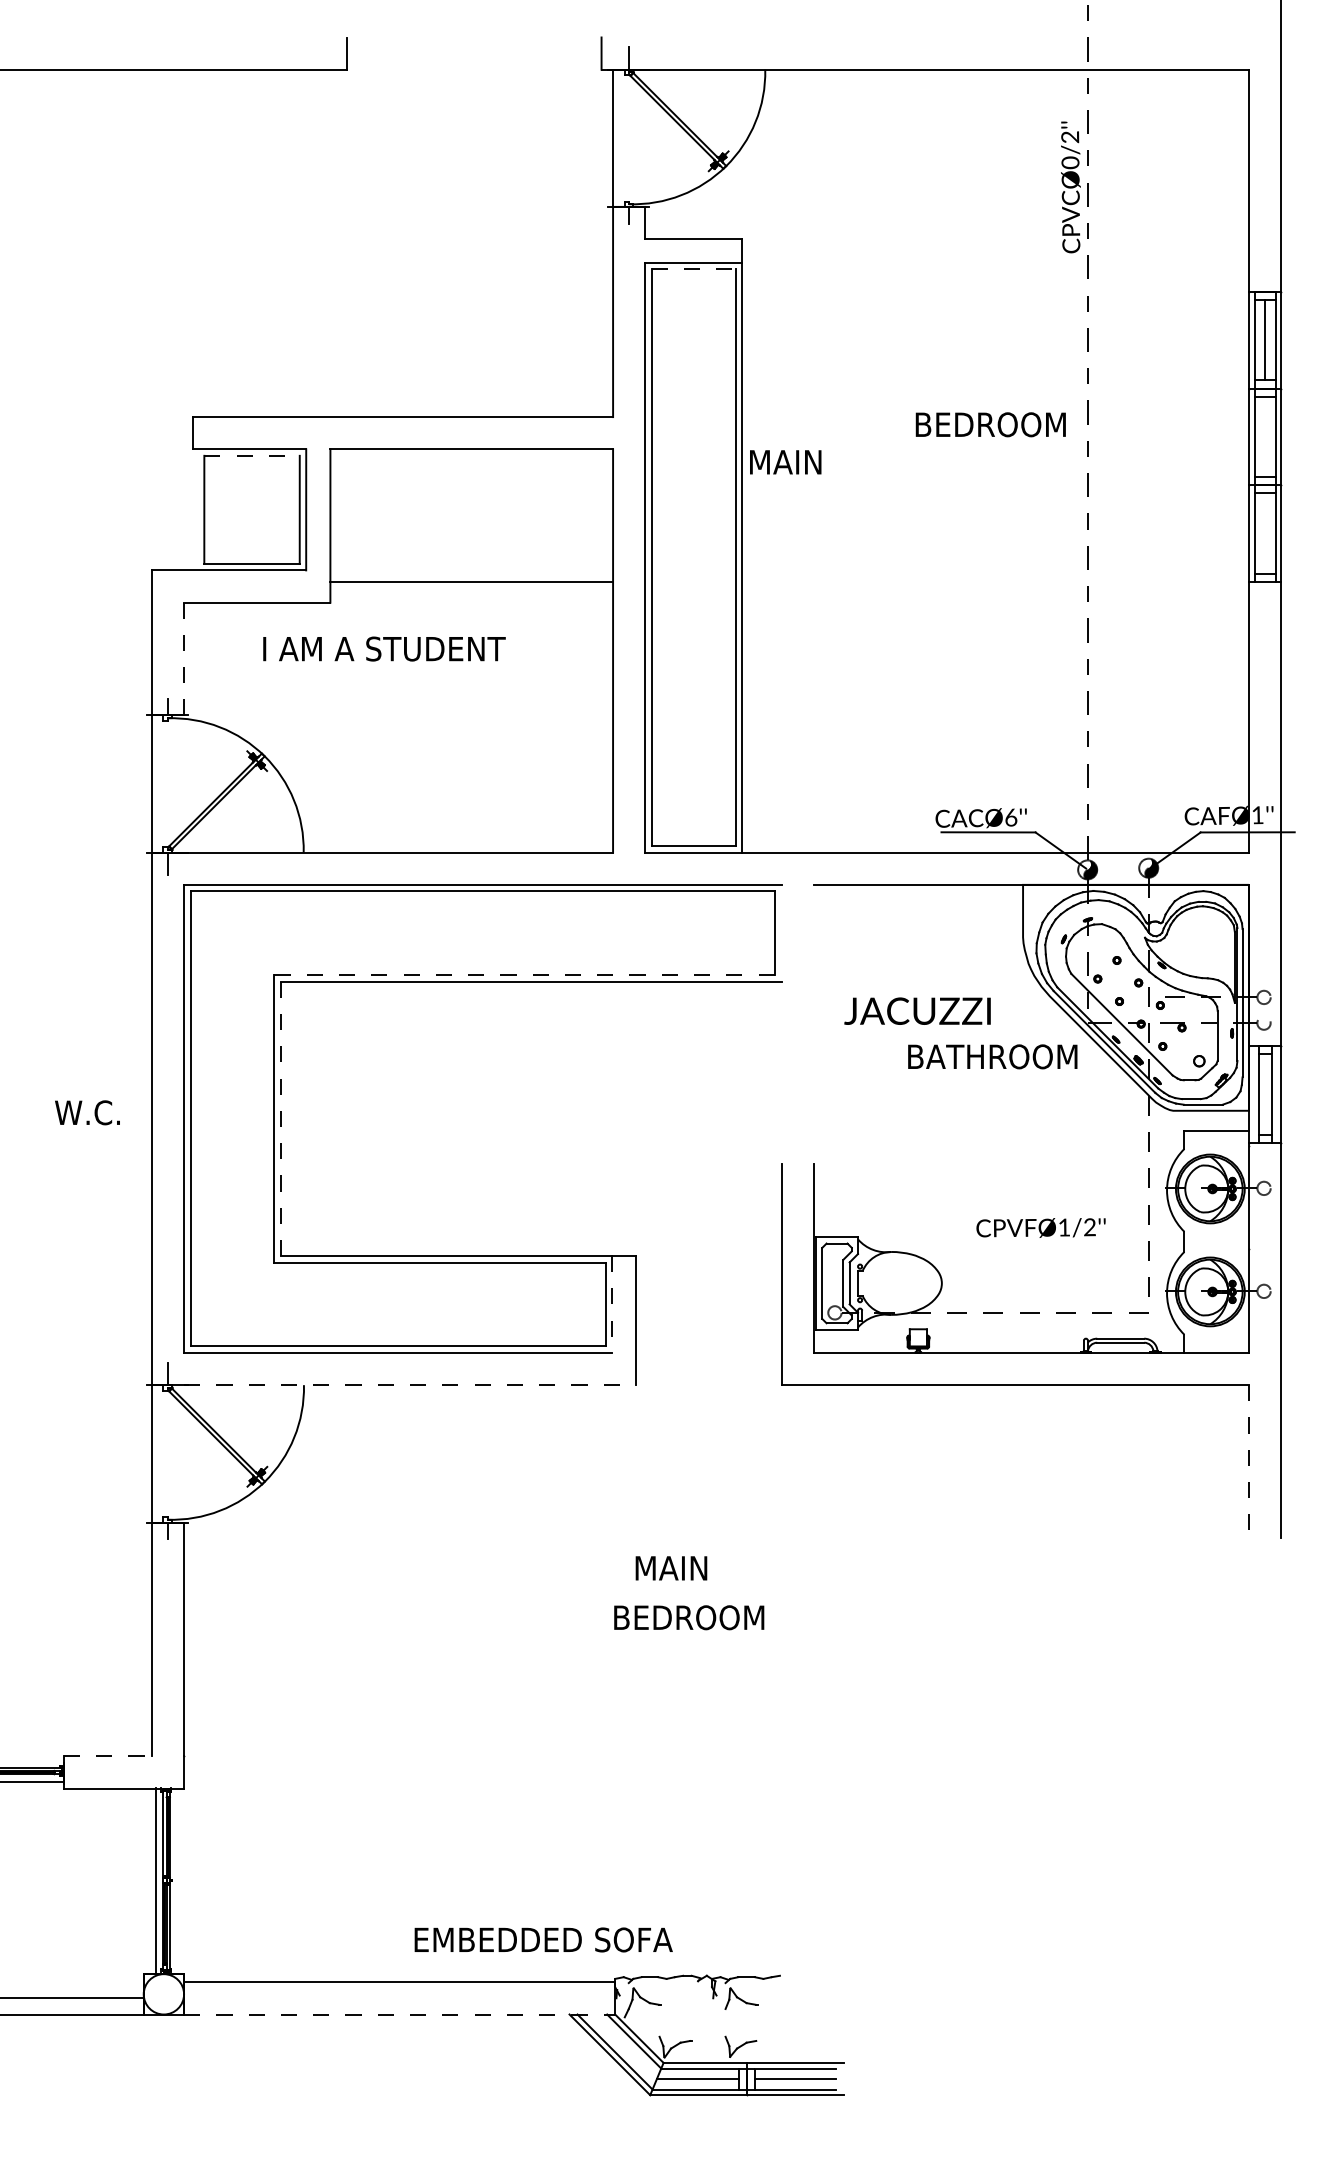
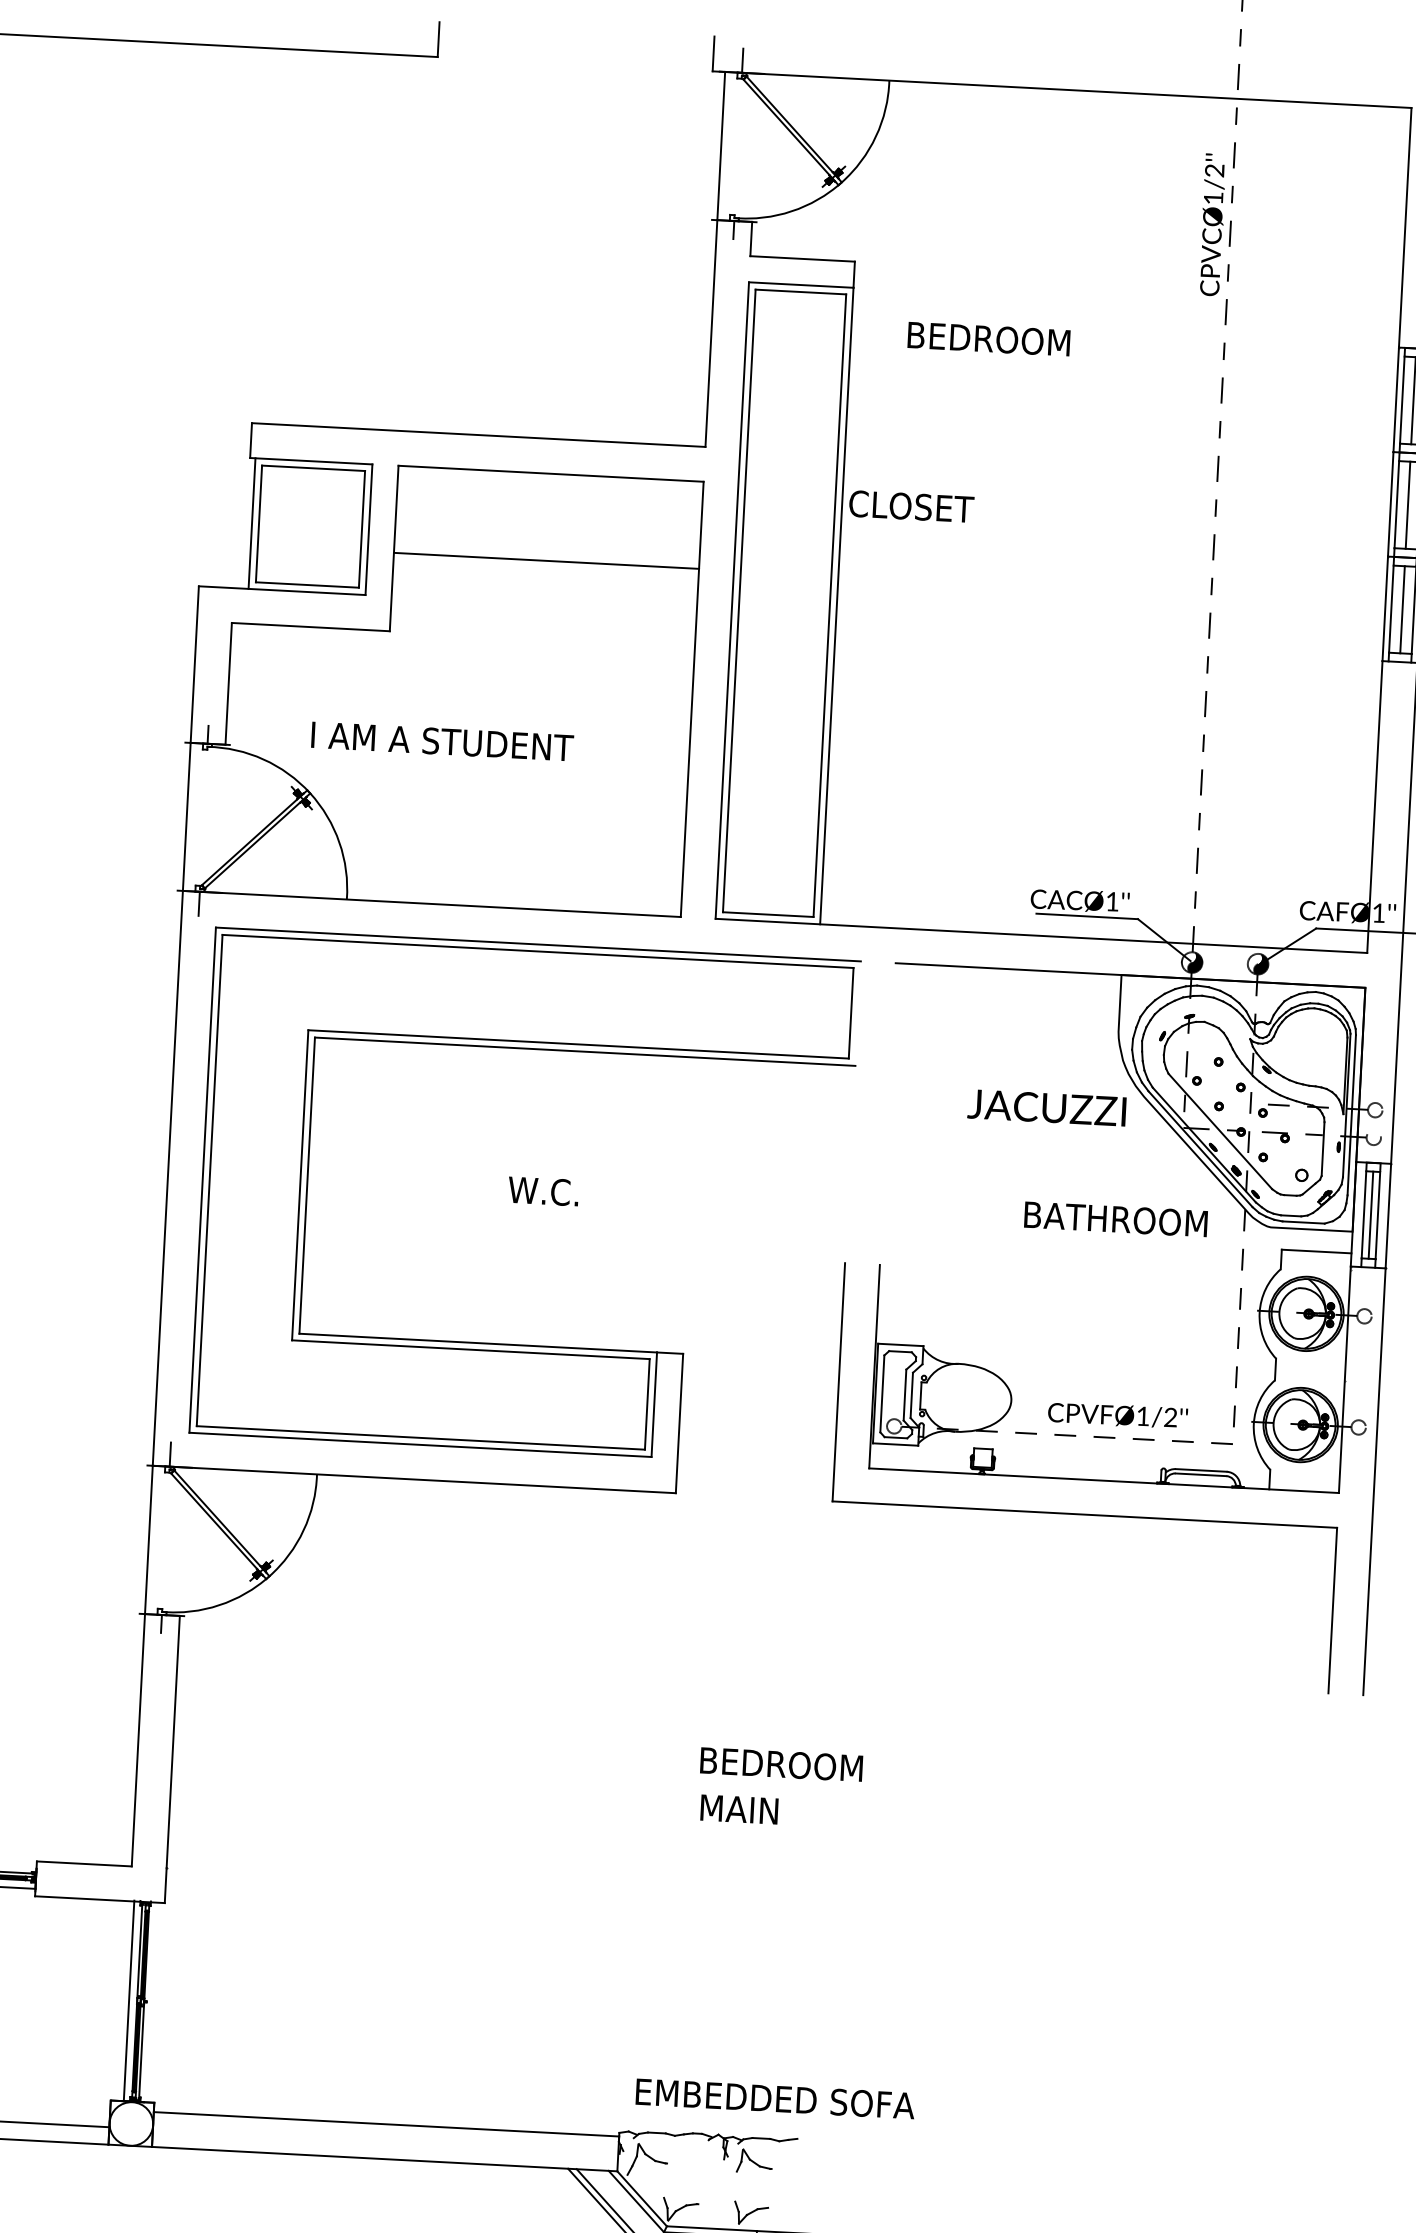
text: (1070, 162) -> (1213, 197), CPVCØ0/2'' -> CPVCØ1/2''
line: (693, 269) -> (800, 292), dashed -> solid
text: (990, 424) -> (988, 338), moved
line: (1264, 436) -> (1407, 504), added
line: (252, 455) -> (314, 467), dashed -> solid
text: (806, 461) -> (911, 505), MAIN -> CLOSET
line: (197, 509) -> (251, 523), added
line: (1264, 533) -> (1402, 609), added
line: (471, 582) -> (546, 561), moved
text: (384, 648) -> (442, 740), moved
line: (184, 658) -> (229, 683), dashed -> solid
text: (1011, 817) -> (1112, 901), CACØ6'' -> CACØ1''
line: (525, 975) -> (579, 1044), dashed -> solid
text: (917, 1010) -> (1046, 1107), moved
text: (992, 1056) -> (1115, 1218), moved
line: (1265, 1094) -> (1371, 1215), added
text: (87, 1112) -> (543, 1191), moved
line: (280, 1118) -> (306, 1185), dashed -> solid
text: (1040, 1227) -> (1117, 1414), moved
line: (612, 1304) -> (654, 1404), dashed -> solid
line: (394, 1385) -> (414, 1479), dashed -> solid
line: (1248, 1461) -> (1332, 1610), dashed -> solid
text: (671, 1568) -> (739, 1809), moved
text: (689, 1617) -> (781, 1764), moved
line: (107, 1756) -> (83, 1864), dashed -> solid
text: (543, 1939) -> (775, 2098), moved
line: (399, 2014) -> (384, 2159), dashed -> solid

